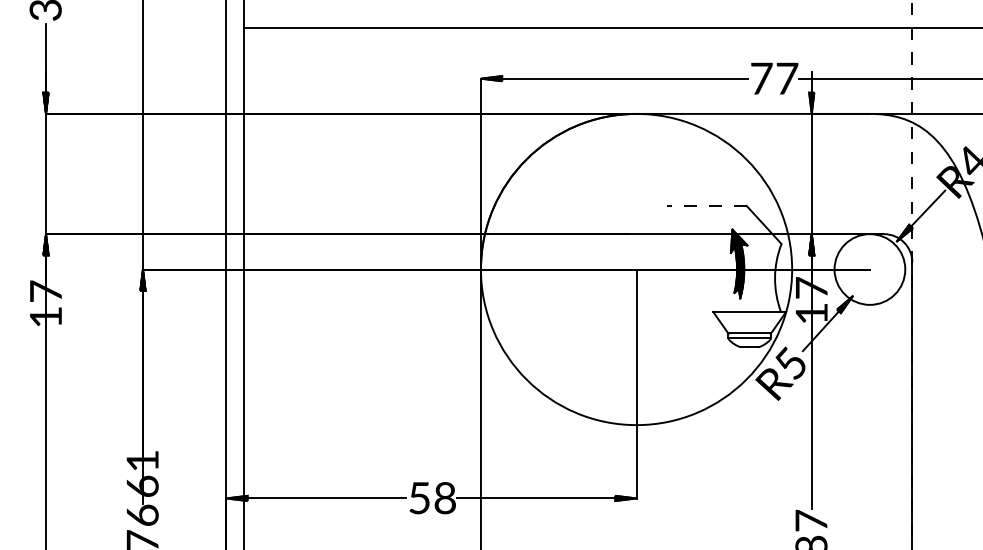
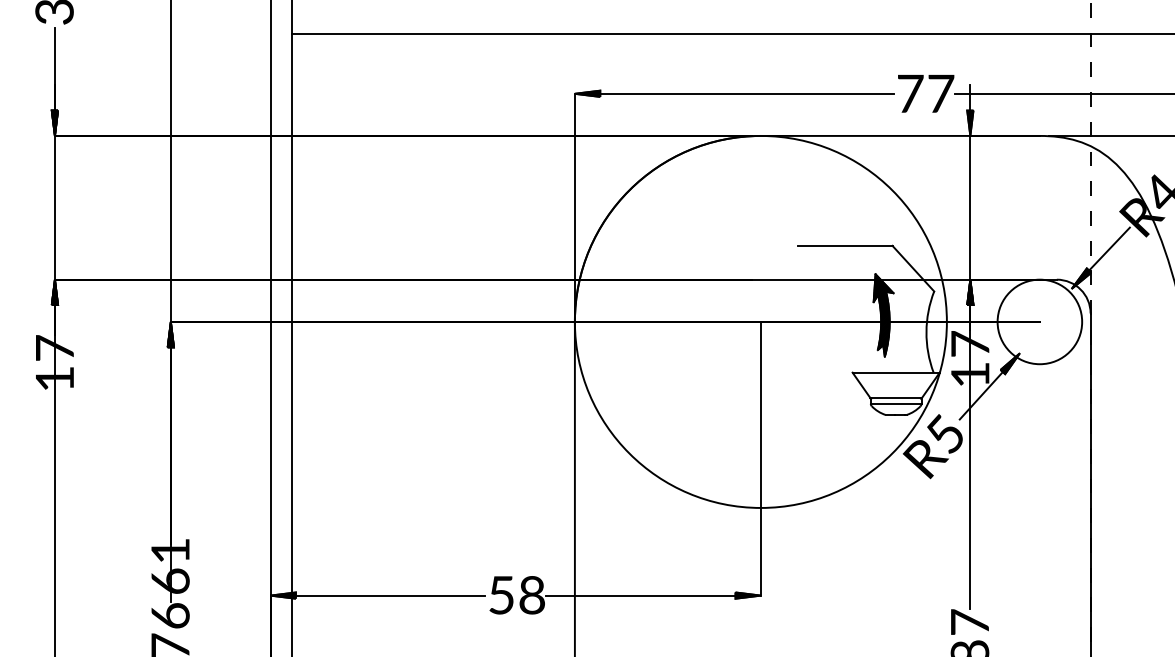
line: (706, 205) -> (844, 245), dashed -> solid

